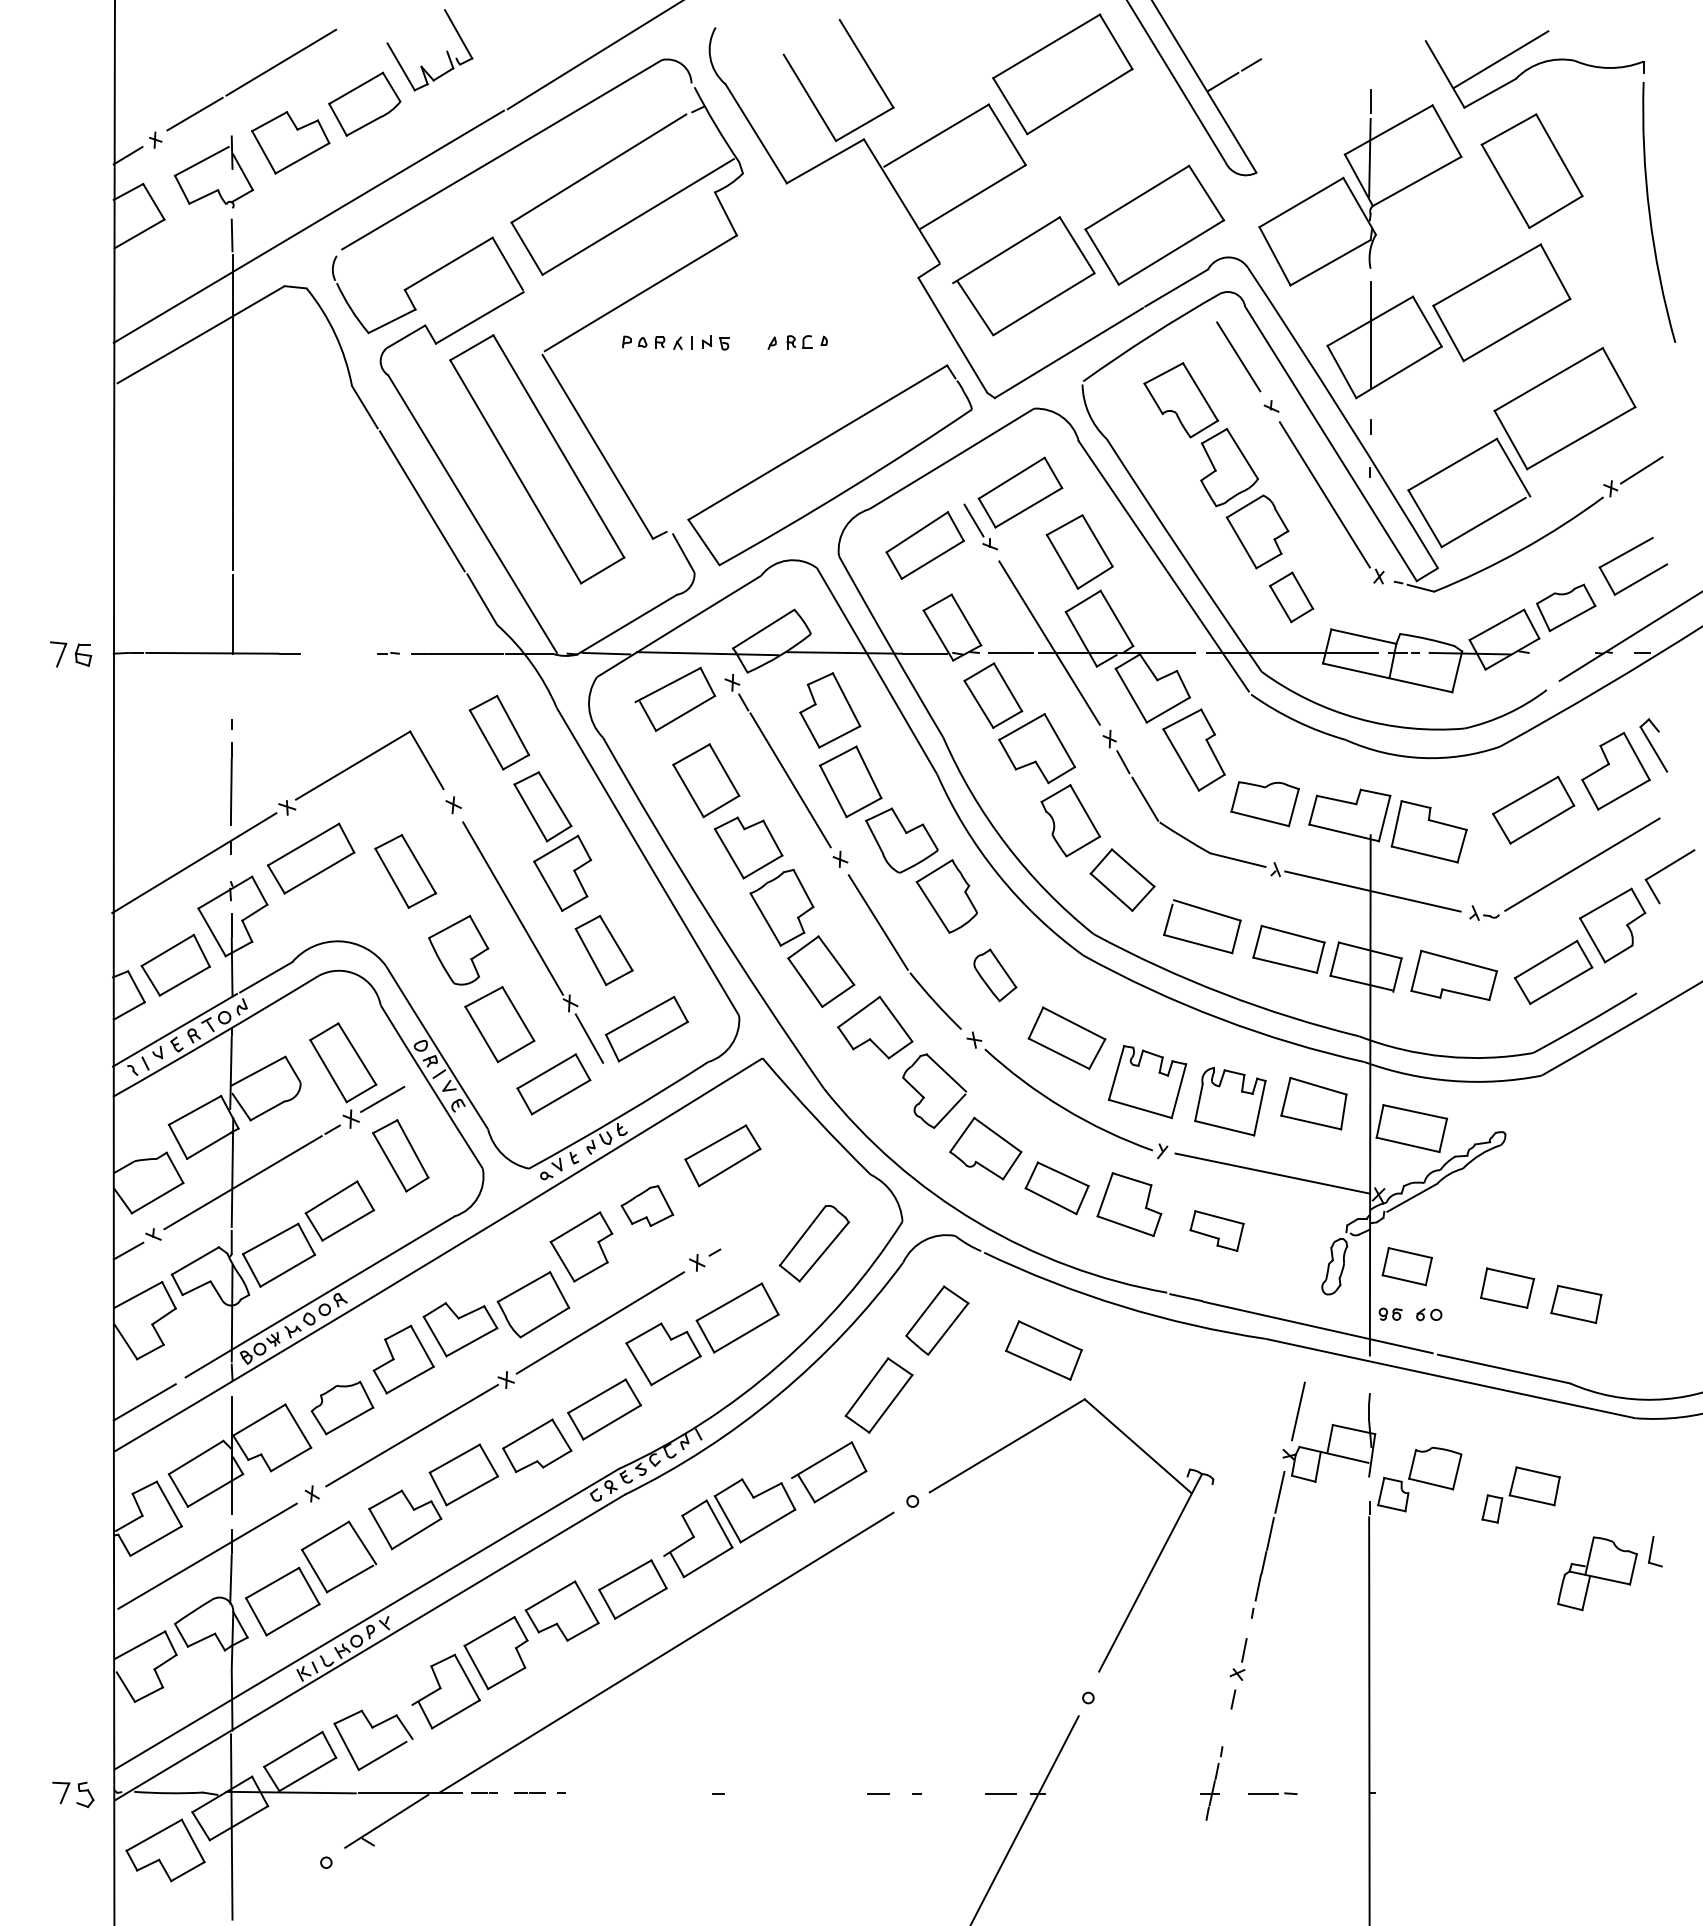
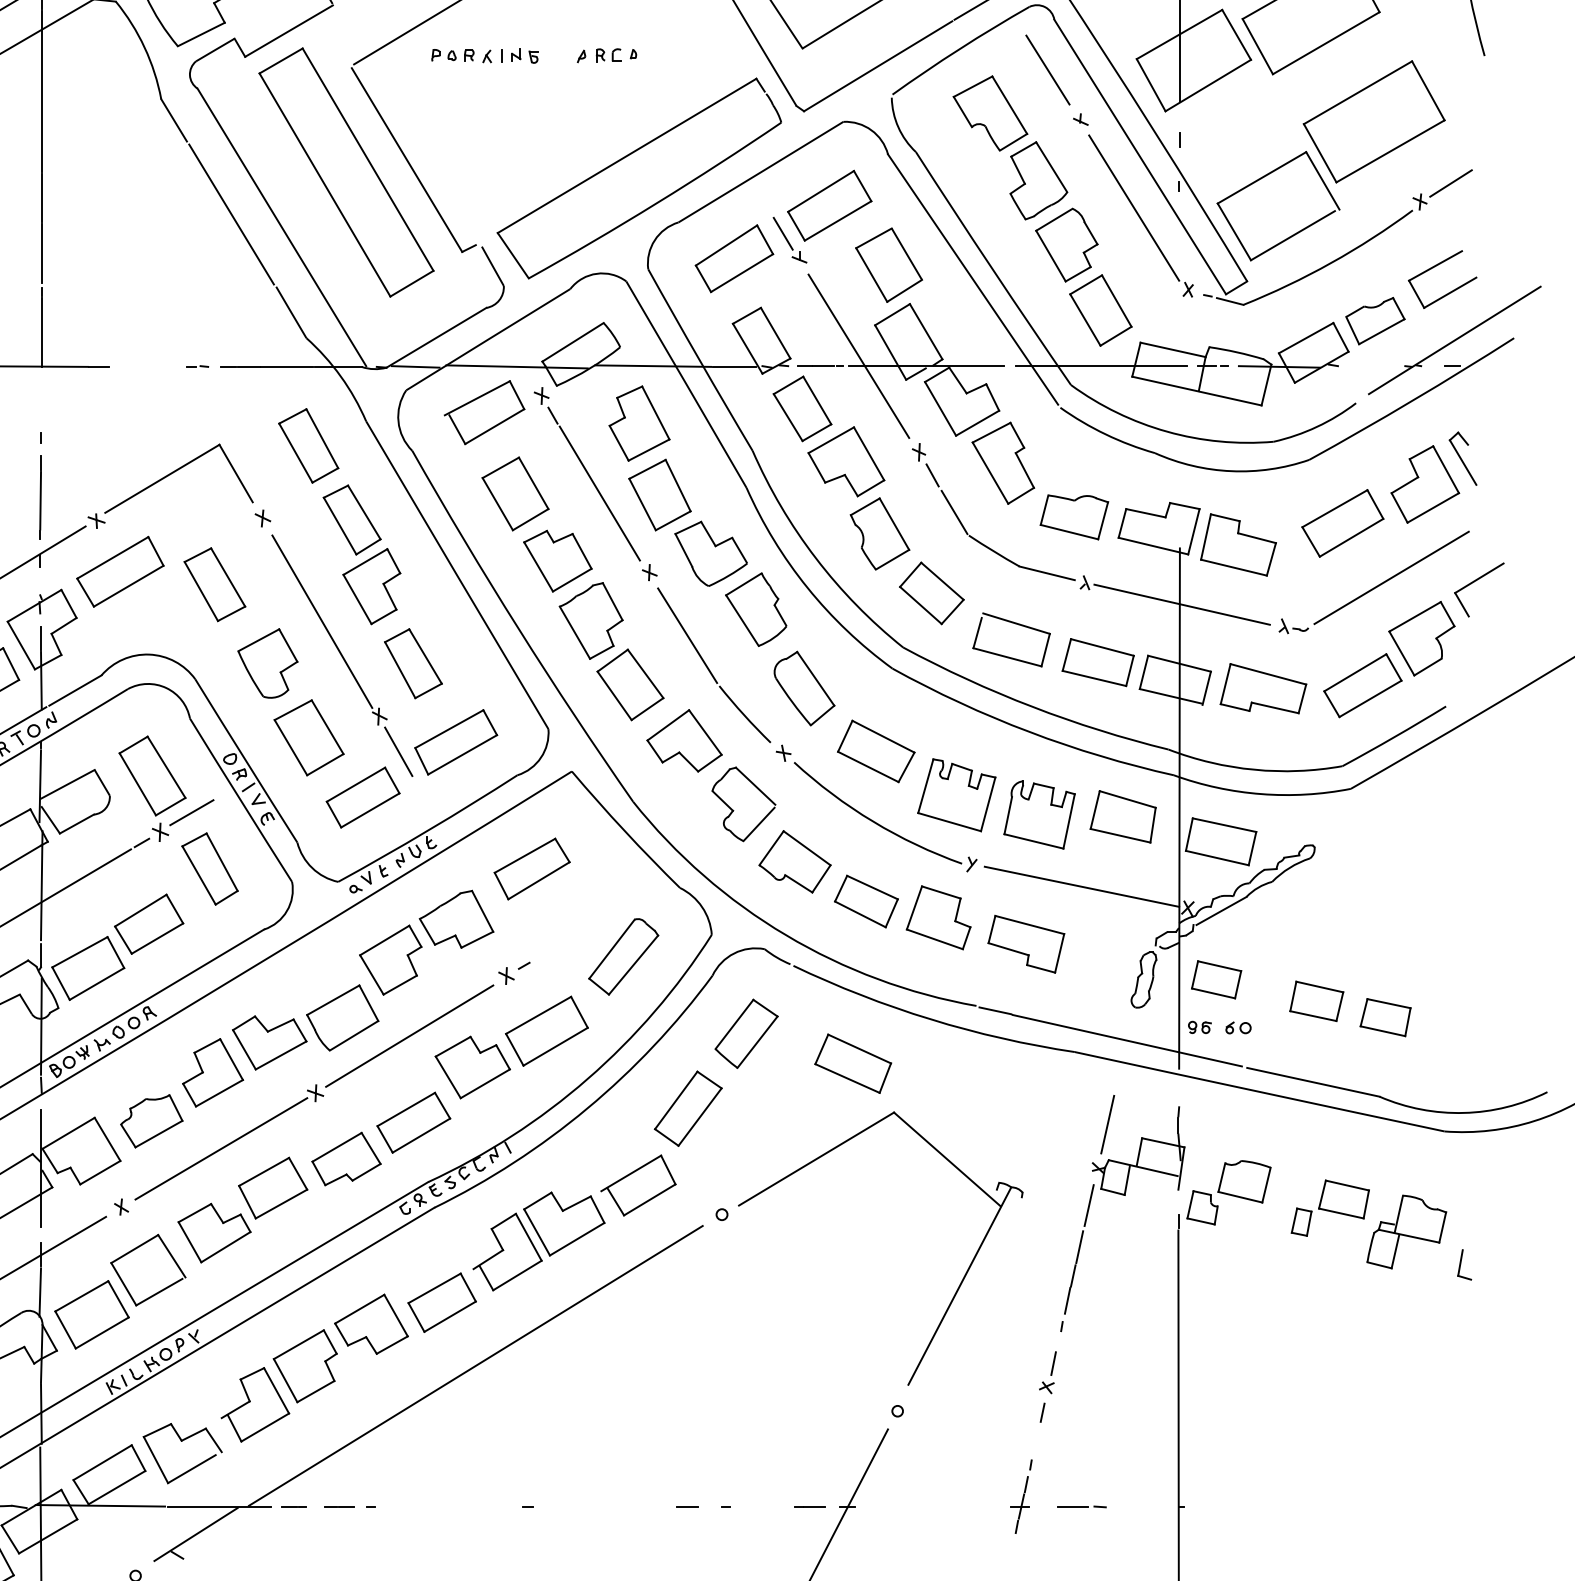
part: (1291, 597) -> (1100, 310), size x1.43
part: (995, 975) -> (804, 688), size x1.43
part: (647, 1205) -> (456, 918), size x1.43
part: (1216, 1230) -> (1025, 943), size x1.43
part: (1597, 1573) -> (1406, 1231), moved

